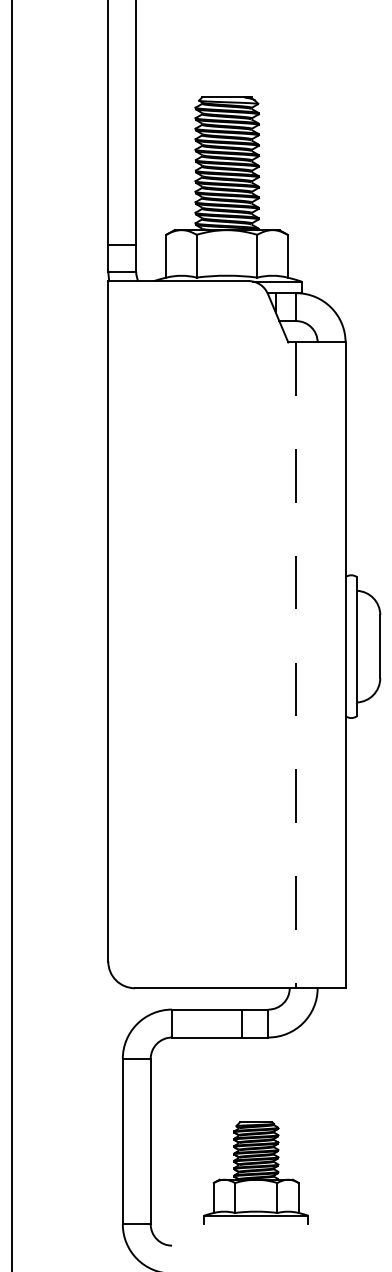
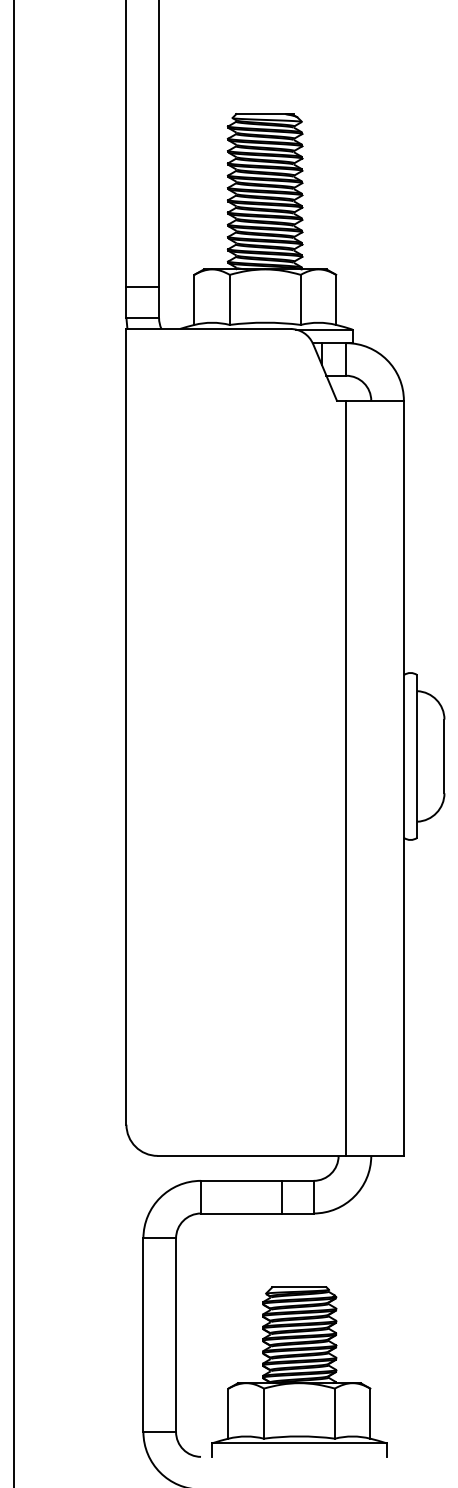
line: (296, 665) -> (346, 778), dashed -> solid
part: (256, 1172) -> (299, 1371), size x1.43

